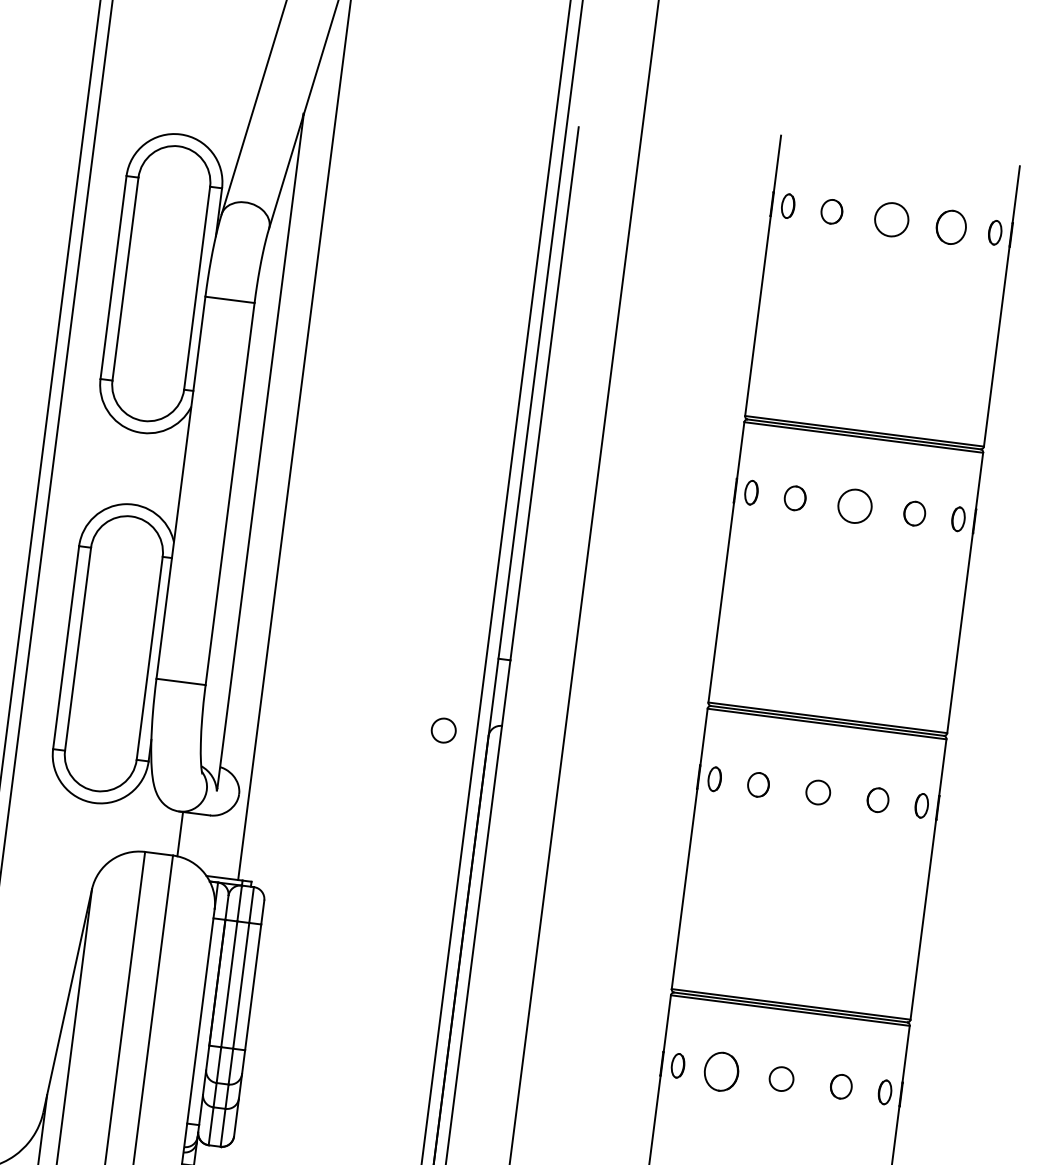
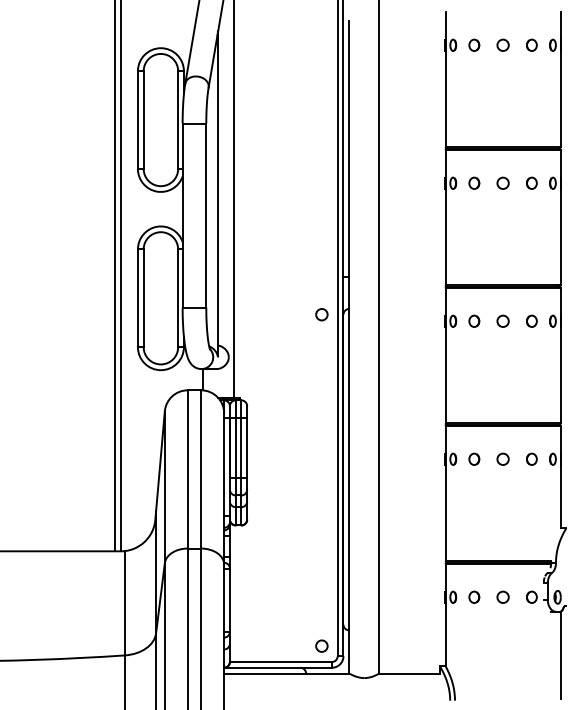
circle: (890, 217) -> (502, 44), size x0.71
part: (950, 225) -> (531, 44), size x0.71
circle: (853, 504) -> (502, 182), size x0.71
part: (722, 1069) -> (474, 458), size x0.62

